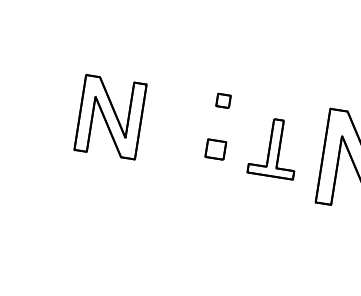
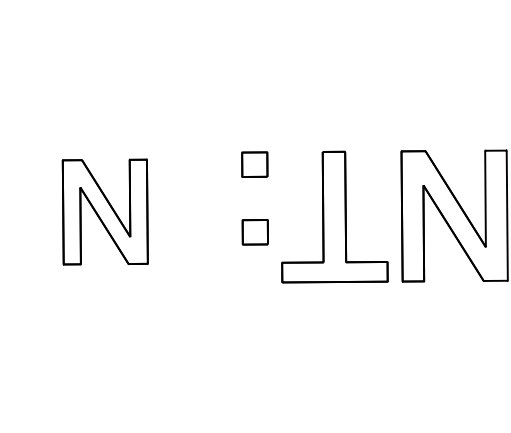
part: (223, 100) -> (254, 164), size x1.43
part: (274, 147) -> (334, 216), size x1.67

